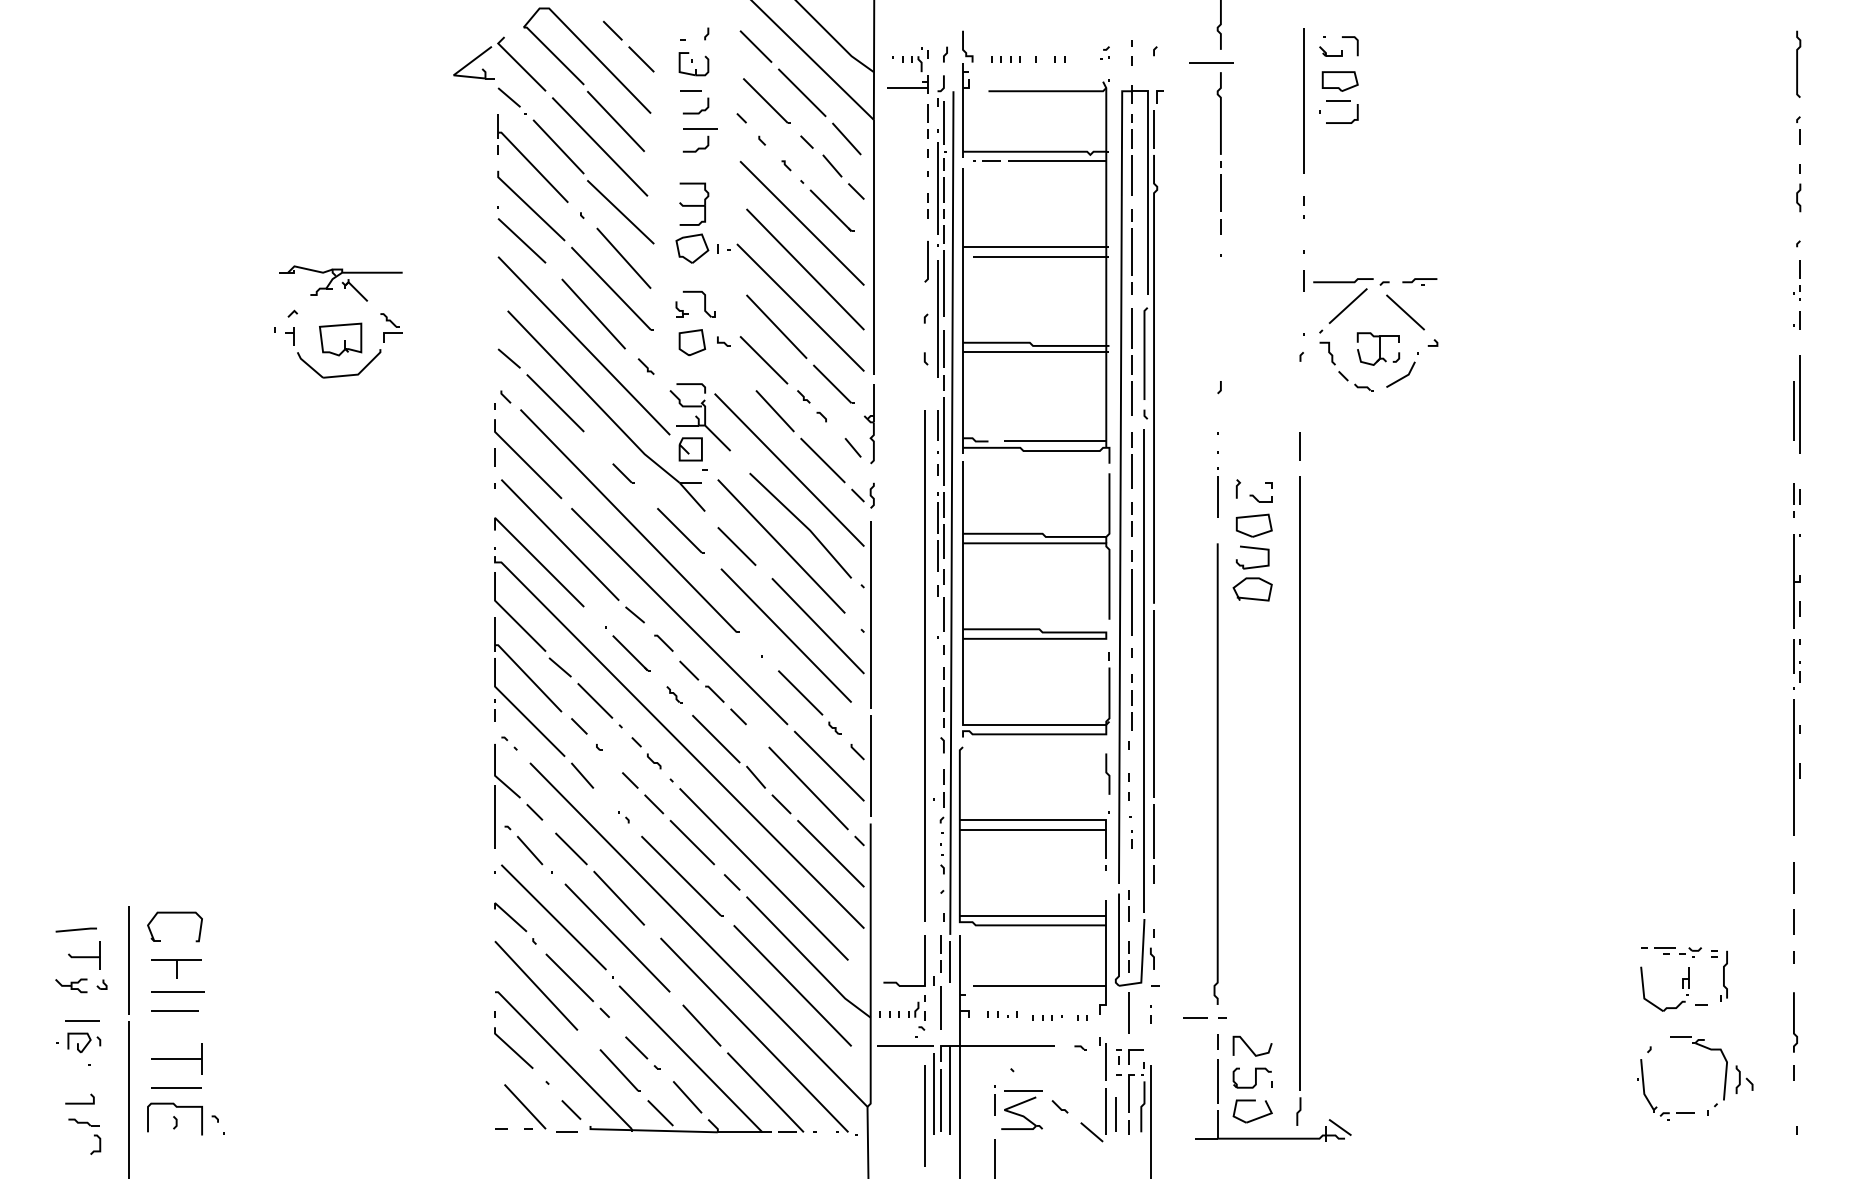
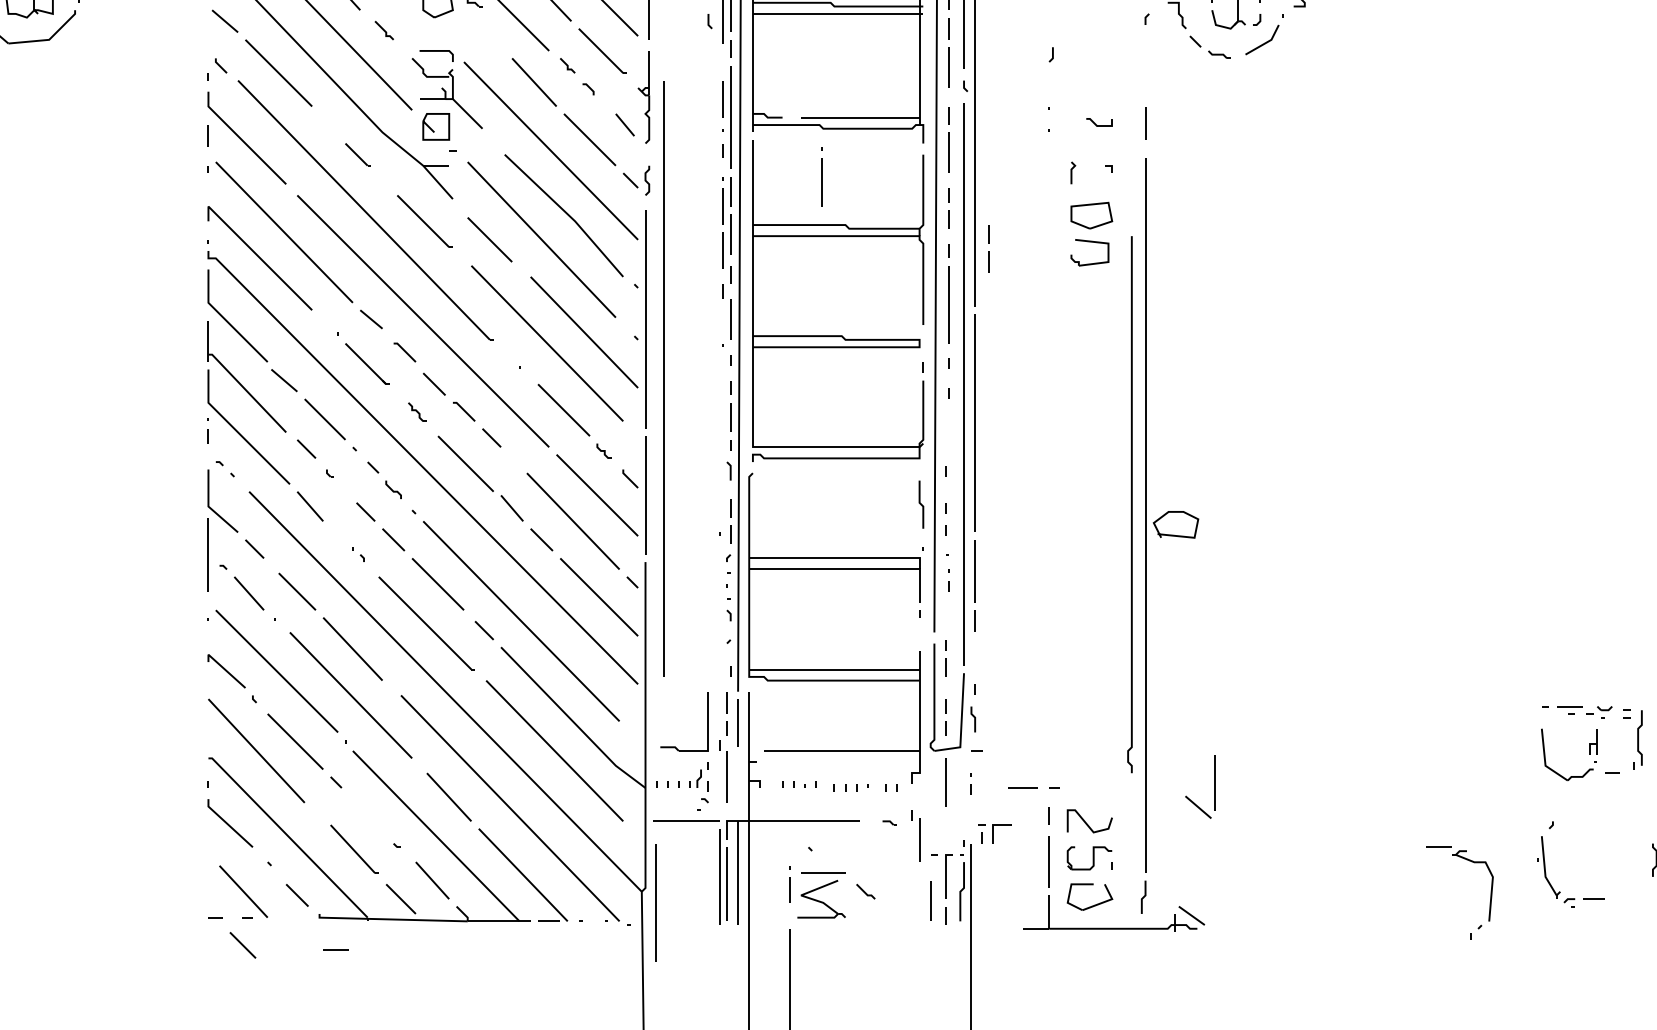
line: (1217, 492) -> (822, 177), moved
part: (1260, 498) -> (1099, 122), moved
curve: (1250, 597) -> (1173, 534), moved
line: (924, 665) -> (663, 378), moved
line: (1131, 712) -> (988, 251), moved
curve: (1216, 773) -> (1130, 503), moved
line: (636, 1047) -> (242, 944), moved
part: (1129, 1056) -> (994, 833), moved
part: (1724, 1077) -> (1489, 894), moved
line: (924, 1115) -> (655, 901), moved
part: (1105, 1115) -> (1214, 787), moved
line: (566, 1131) -> (335, 949), moved

